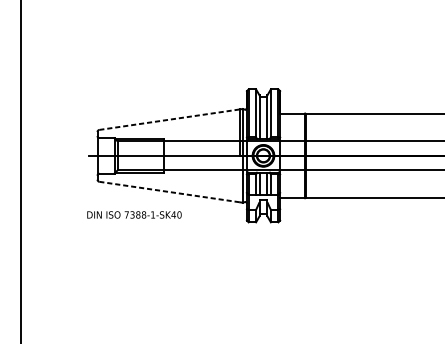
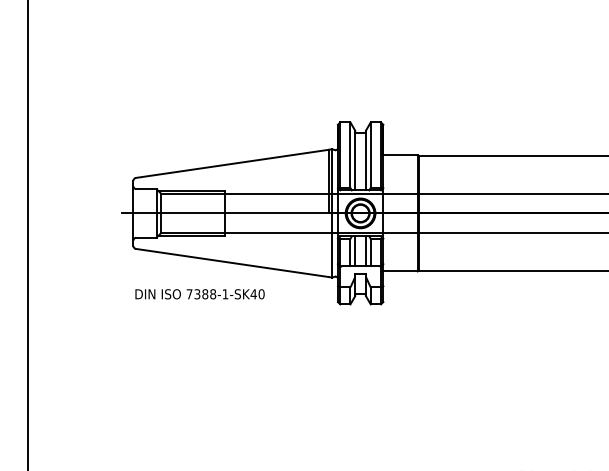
line: (169, 119) -> (232, 163), dashed -> solid
line: (169, 192) -> (232, 263), dashed -> solid
text: (134, 215) -> (199, 294), moved

